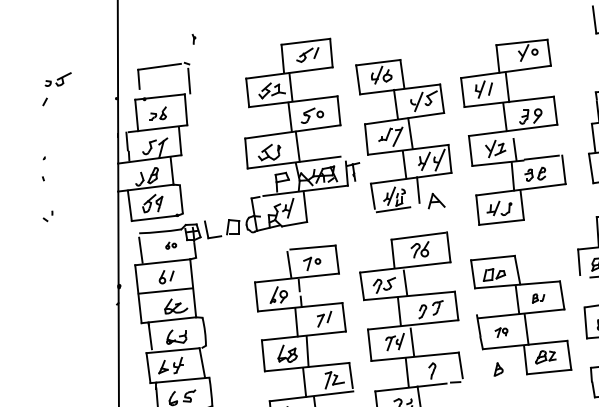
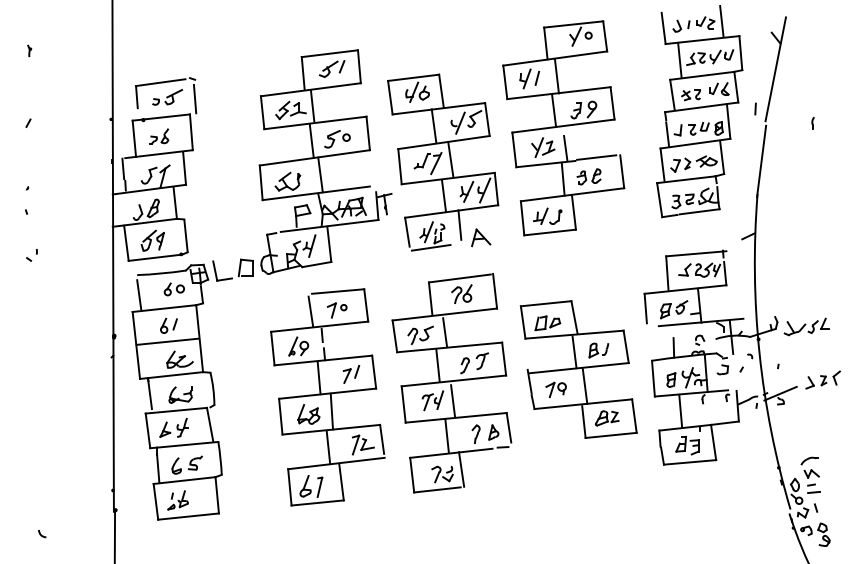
part: (193, 39) -> (29, 50), moved
part: (58, 79) -> (167, 97), moved
part: (513, 132) -> (563, 128), moved
part: (170, 245) -> (173, 289), size x1.67
part: (538, 298) -> (598, 350), size x1.43
part: (501, 332) -> (555, 389), size x1.43
part: (498, 369) -> (493, 432), moved

